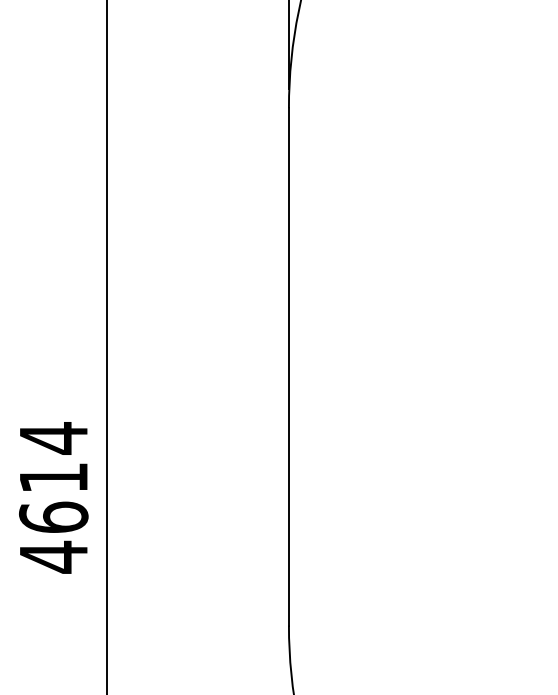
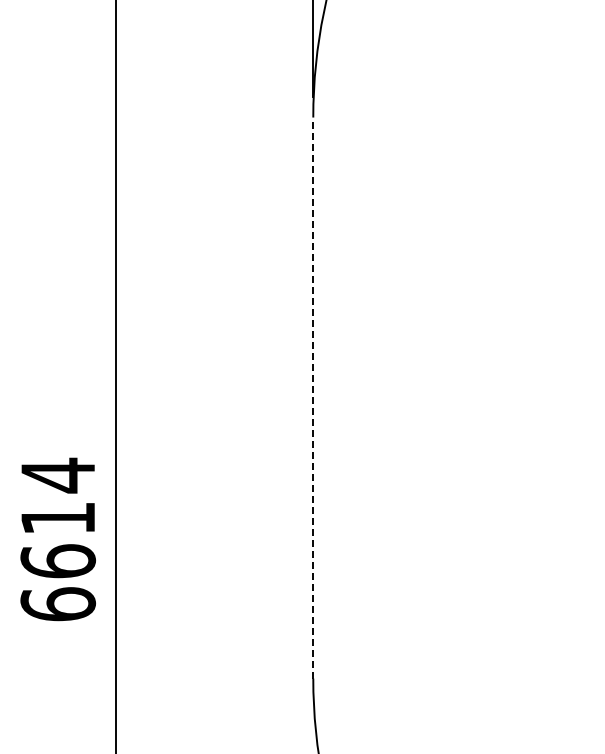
line: (289, 367) -> (313, 398), solid -> dashed
text: (54, 557) -> (58, 604), 4614 -> 6614

